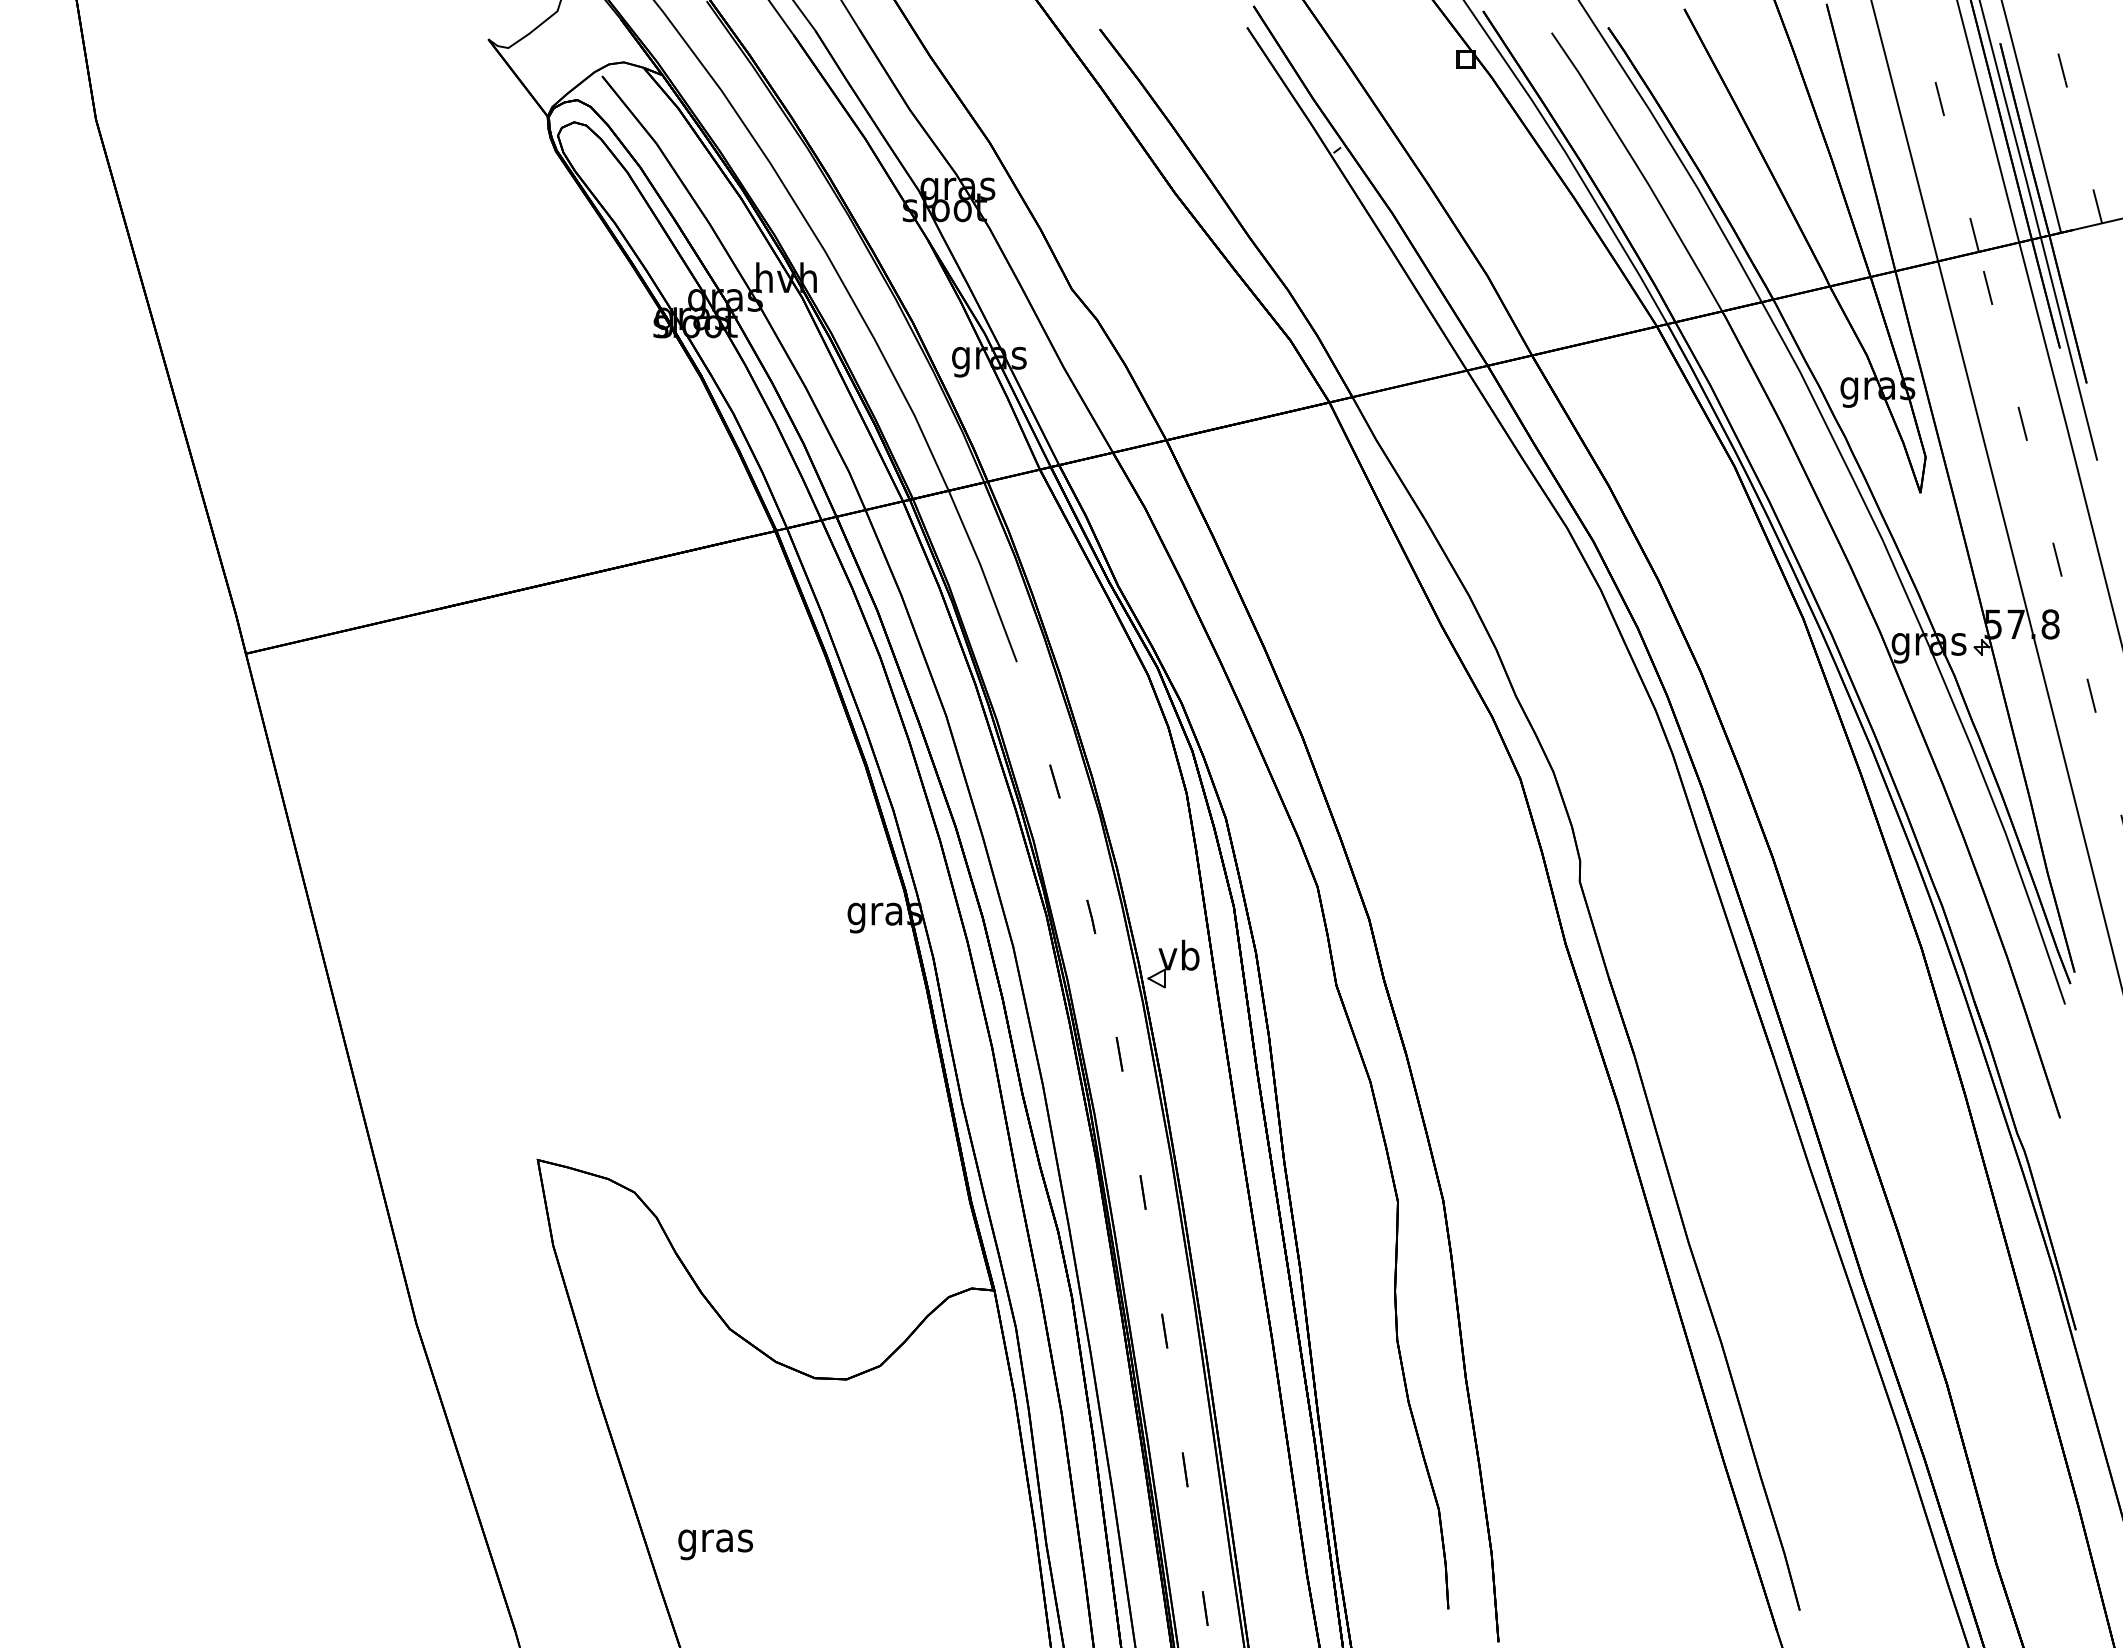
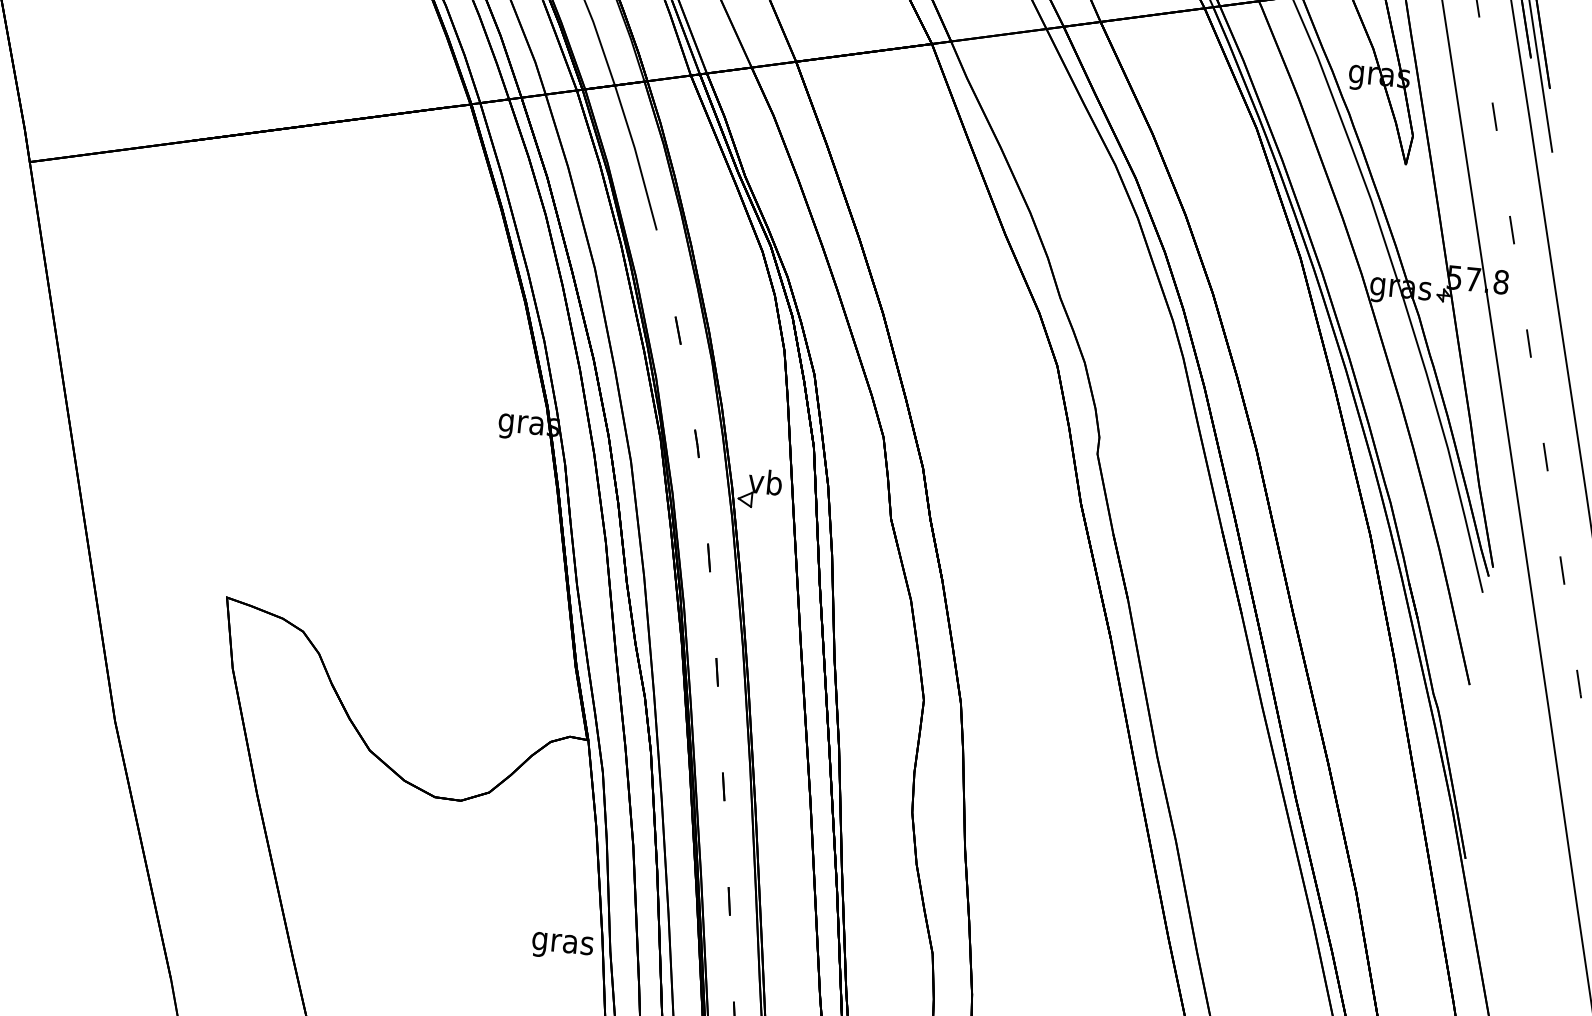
text: (715, 1544) -> (562, 946), moved

